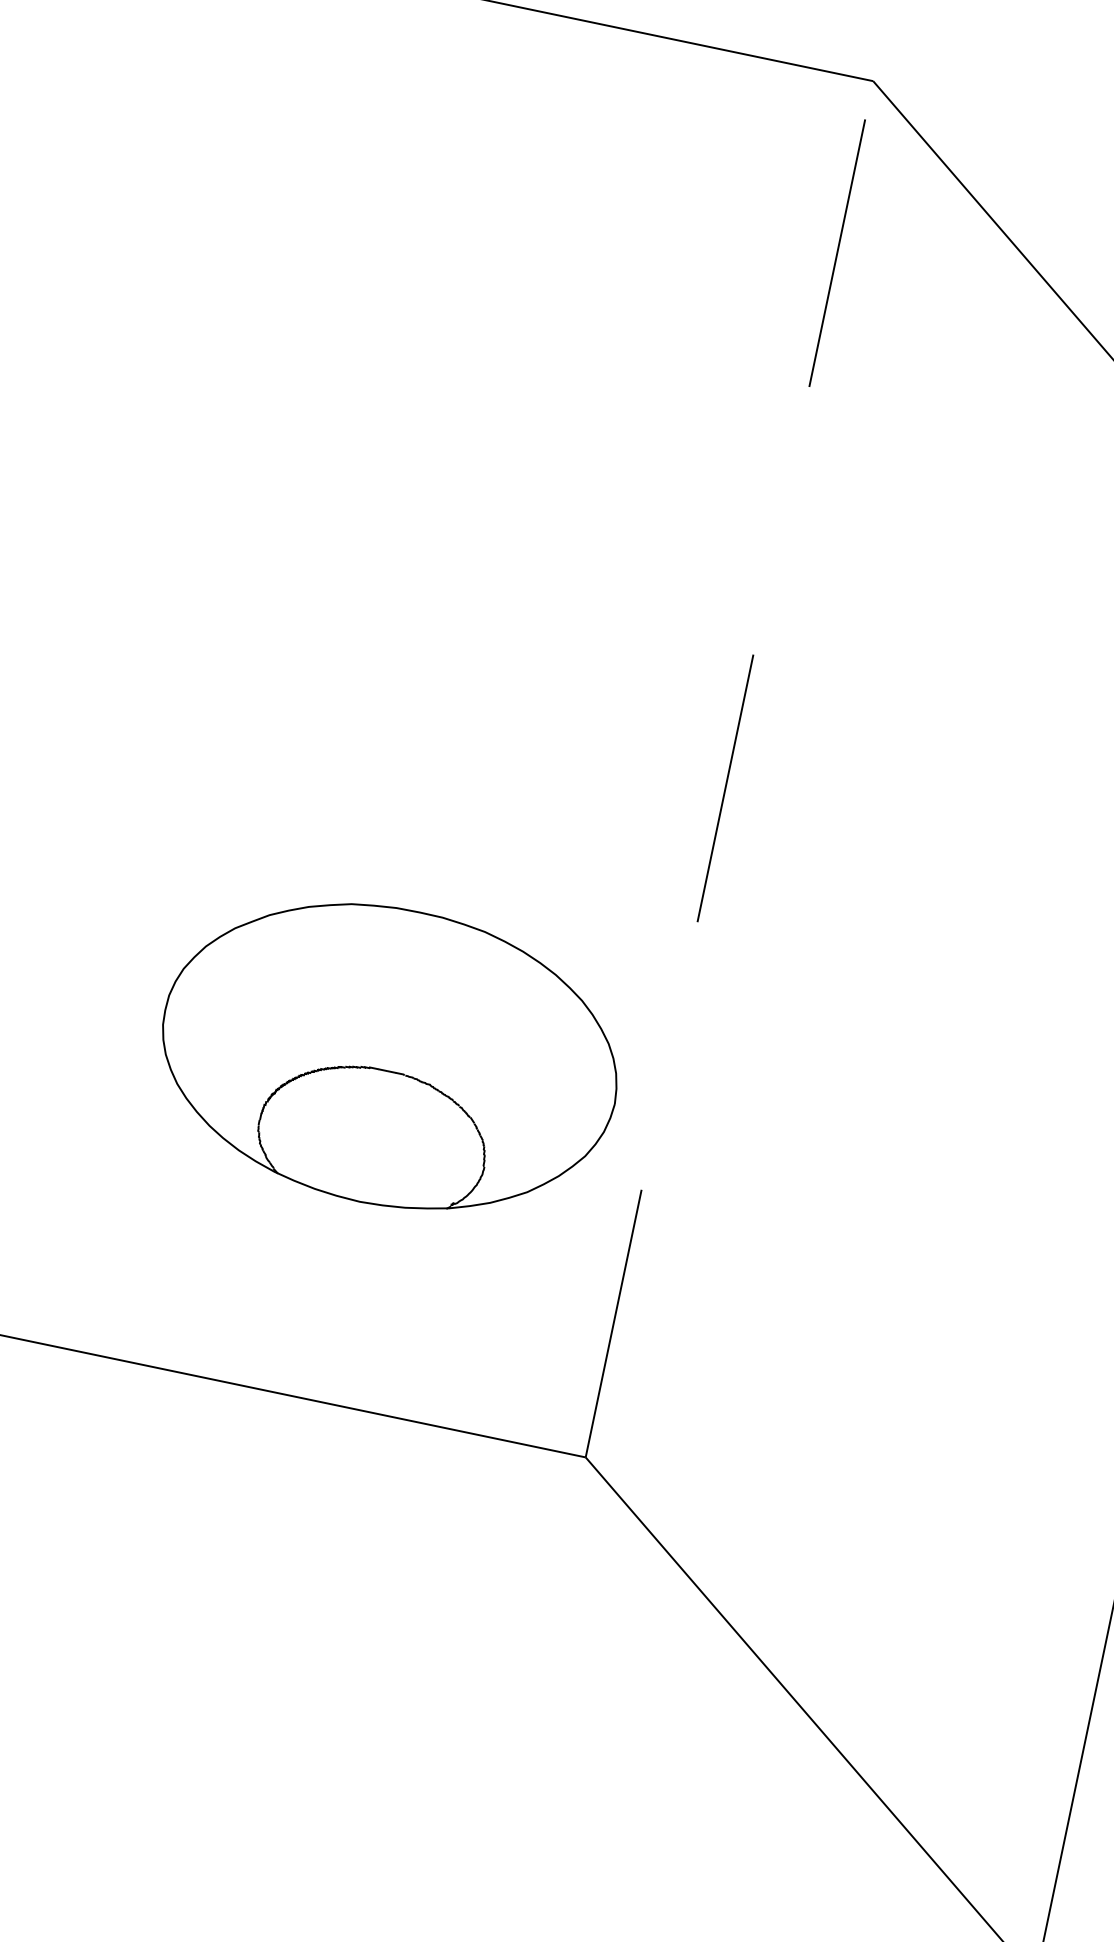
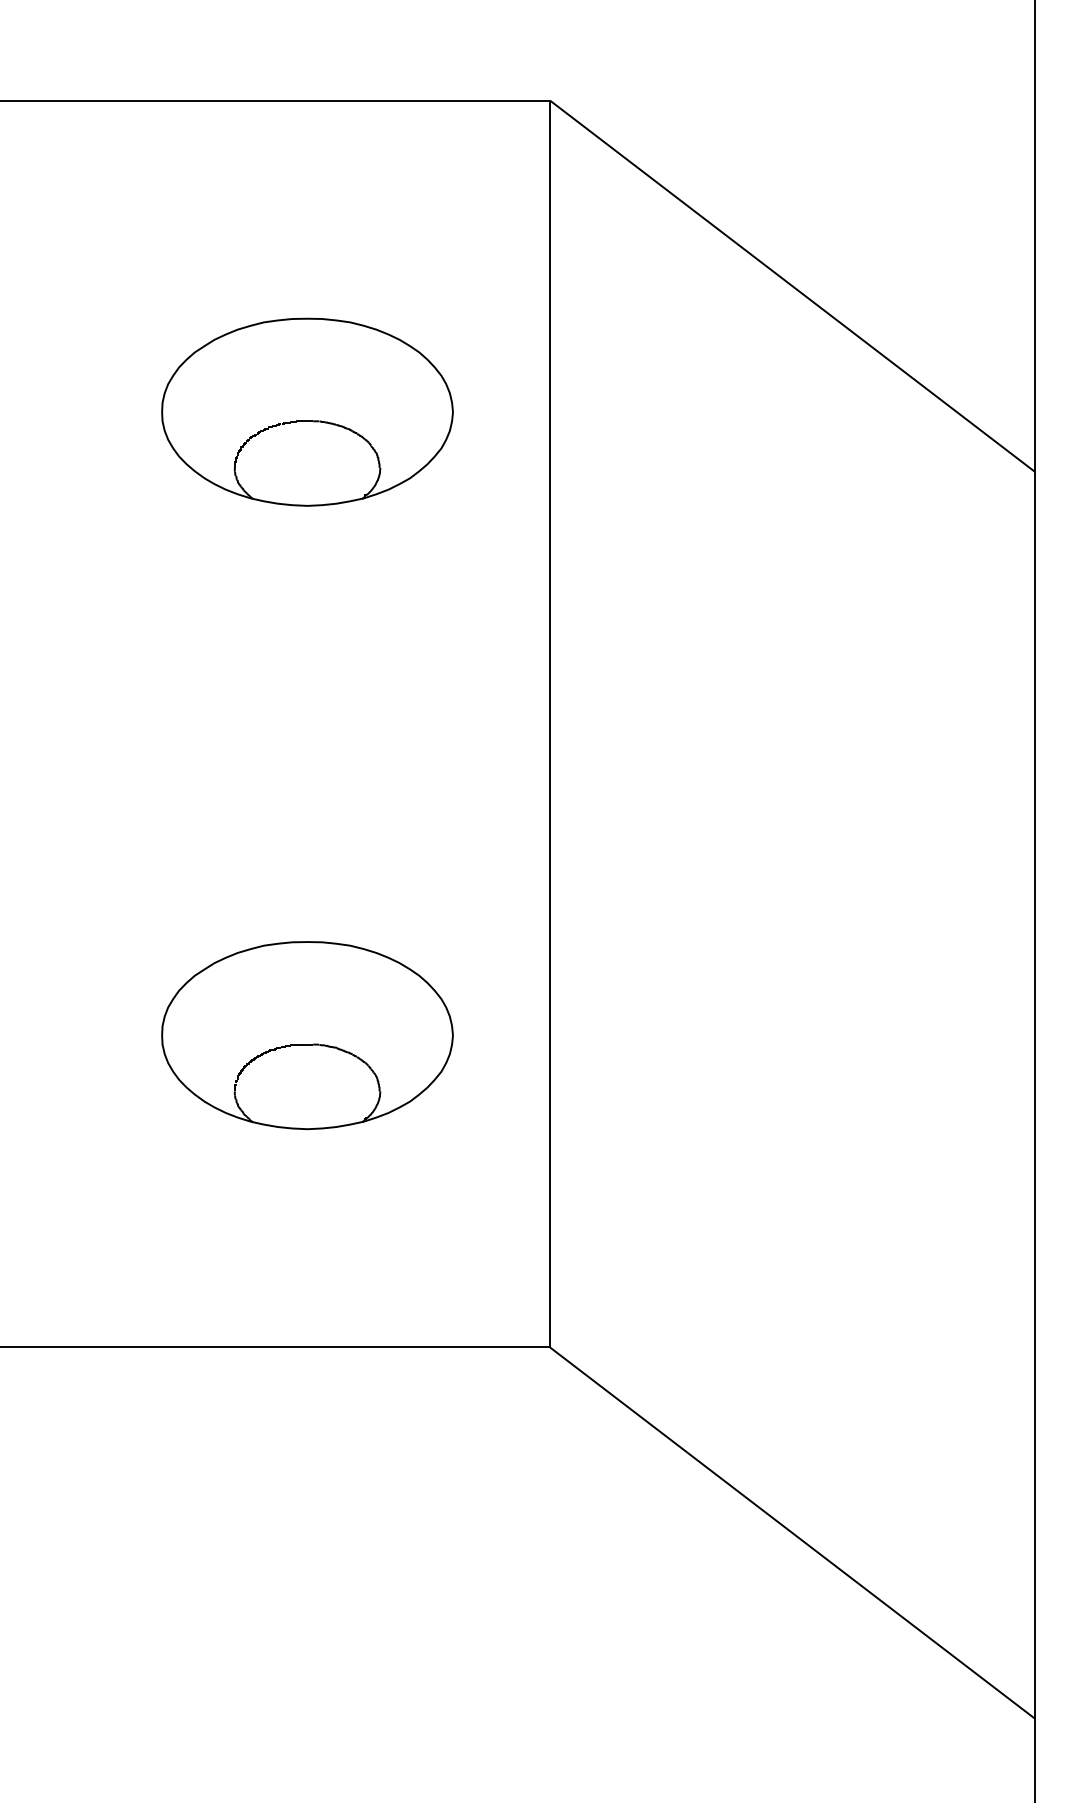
part: (533, 368) -> (307, 411), added
line: (730, 768) -> (550, 723), dashed -> solid
part: (389, 1057) -> (307, 1035), size x0.71

